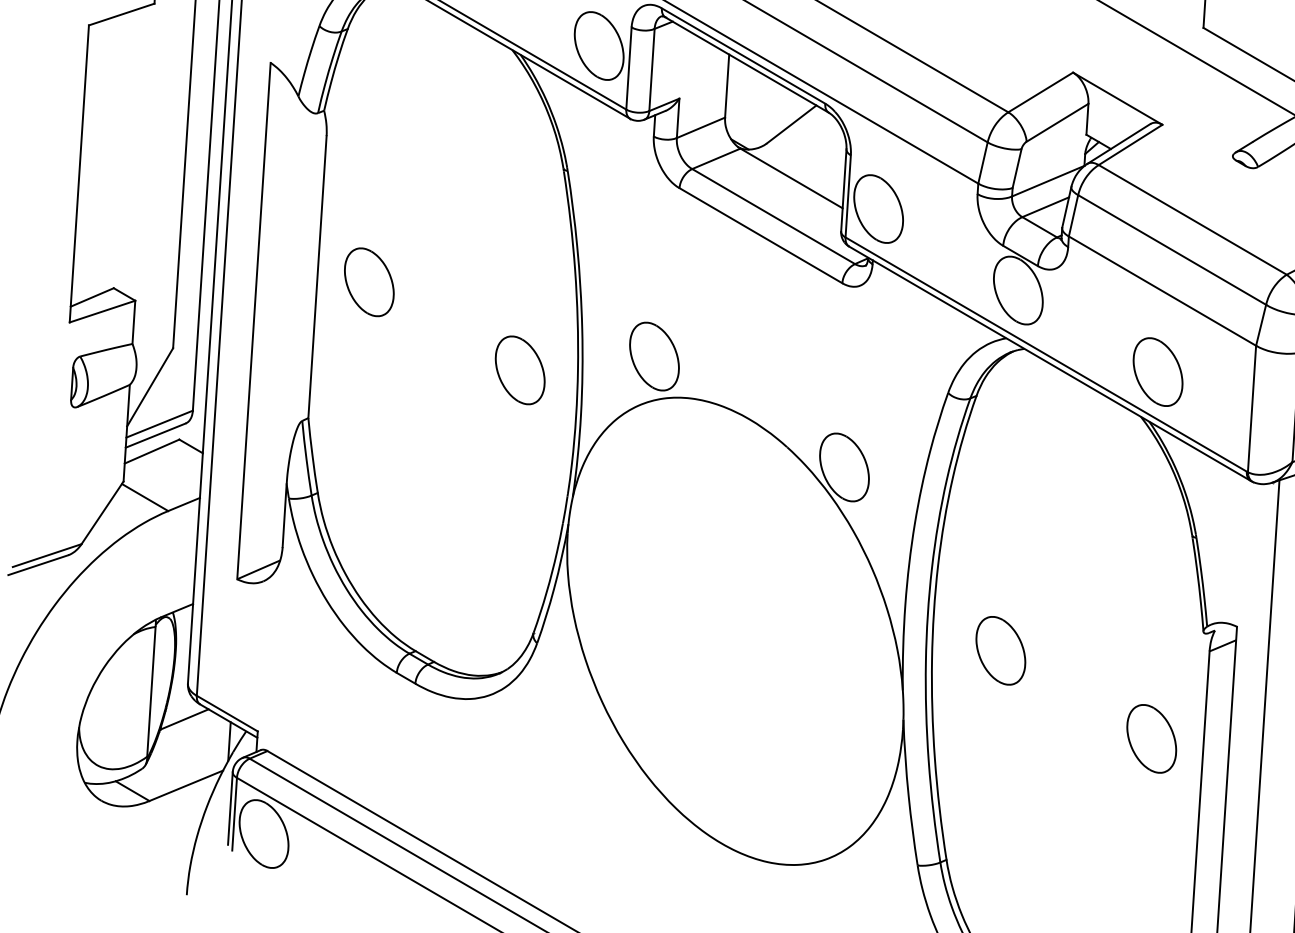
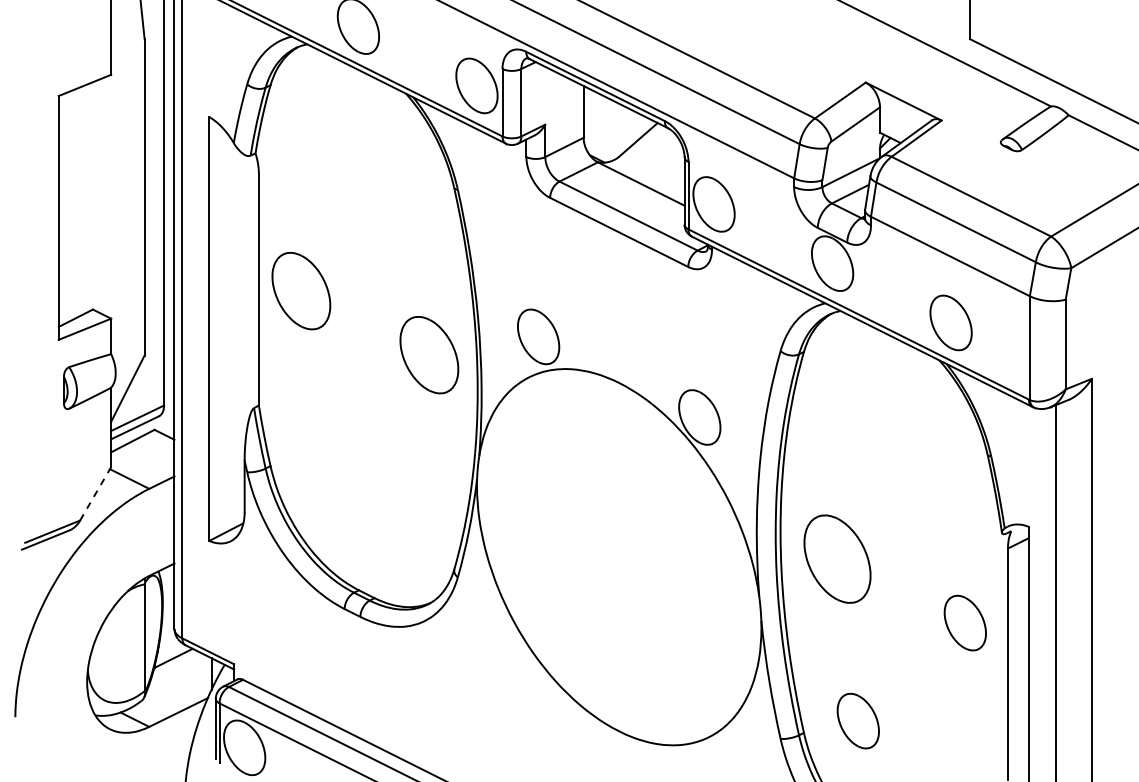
part: (369, 282) -> (301, 291), size x1.4
part: (520, 370) -> (429, 355), size x1.4
line: (102, 512) -> (95, 493), solid -> dashed
part: (999, 650) -> (836, 558), size x1.6
part: (1012, 849) -> (857, 720), added

